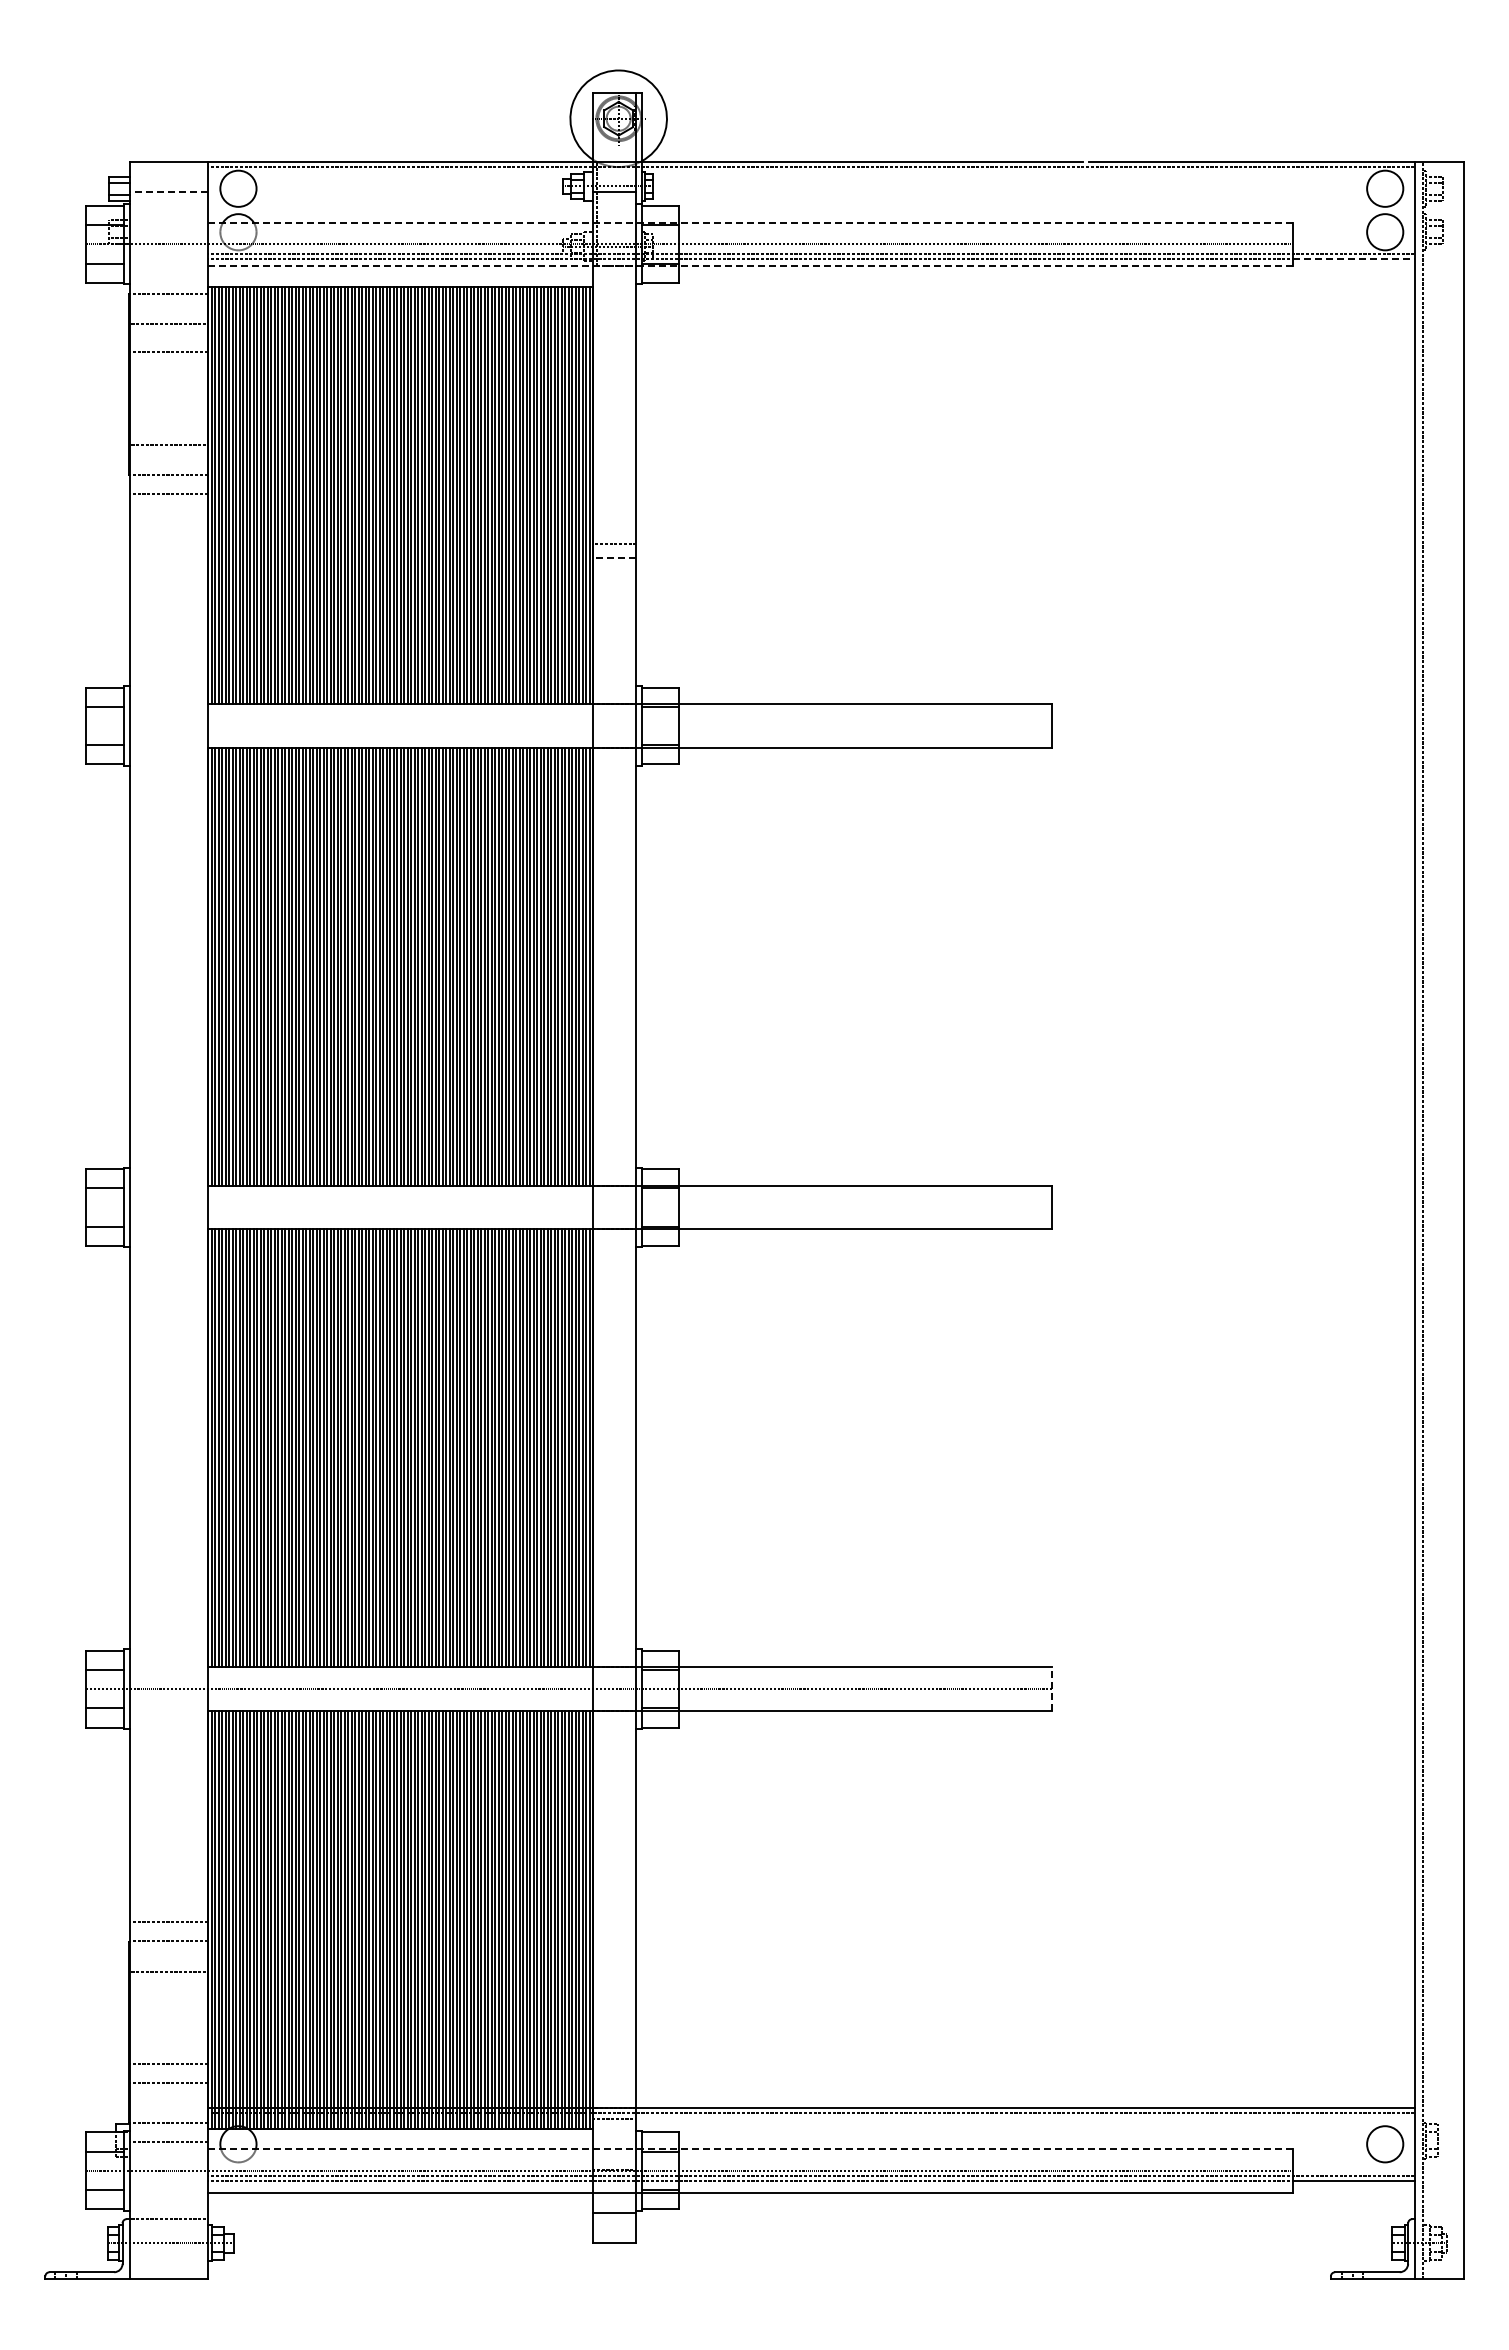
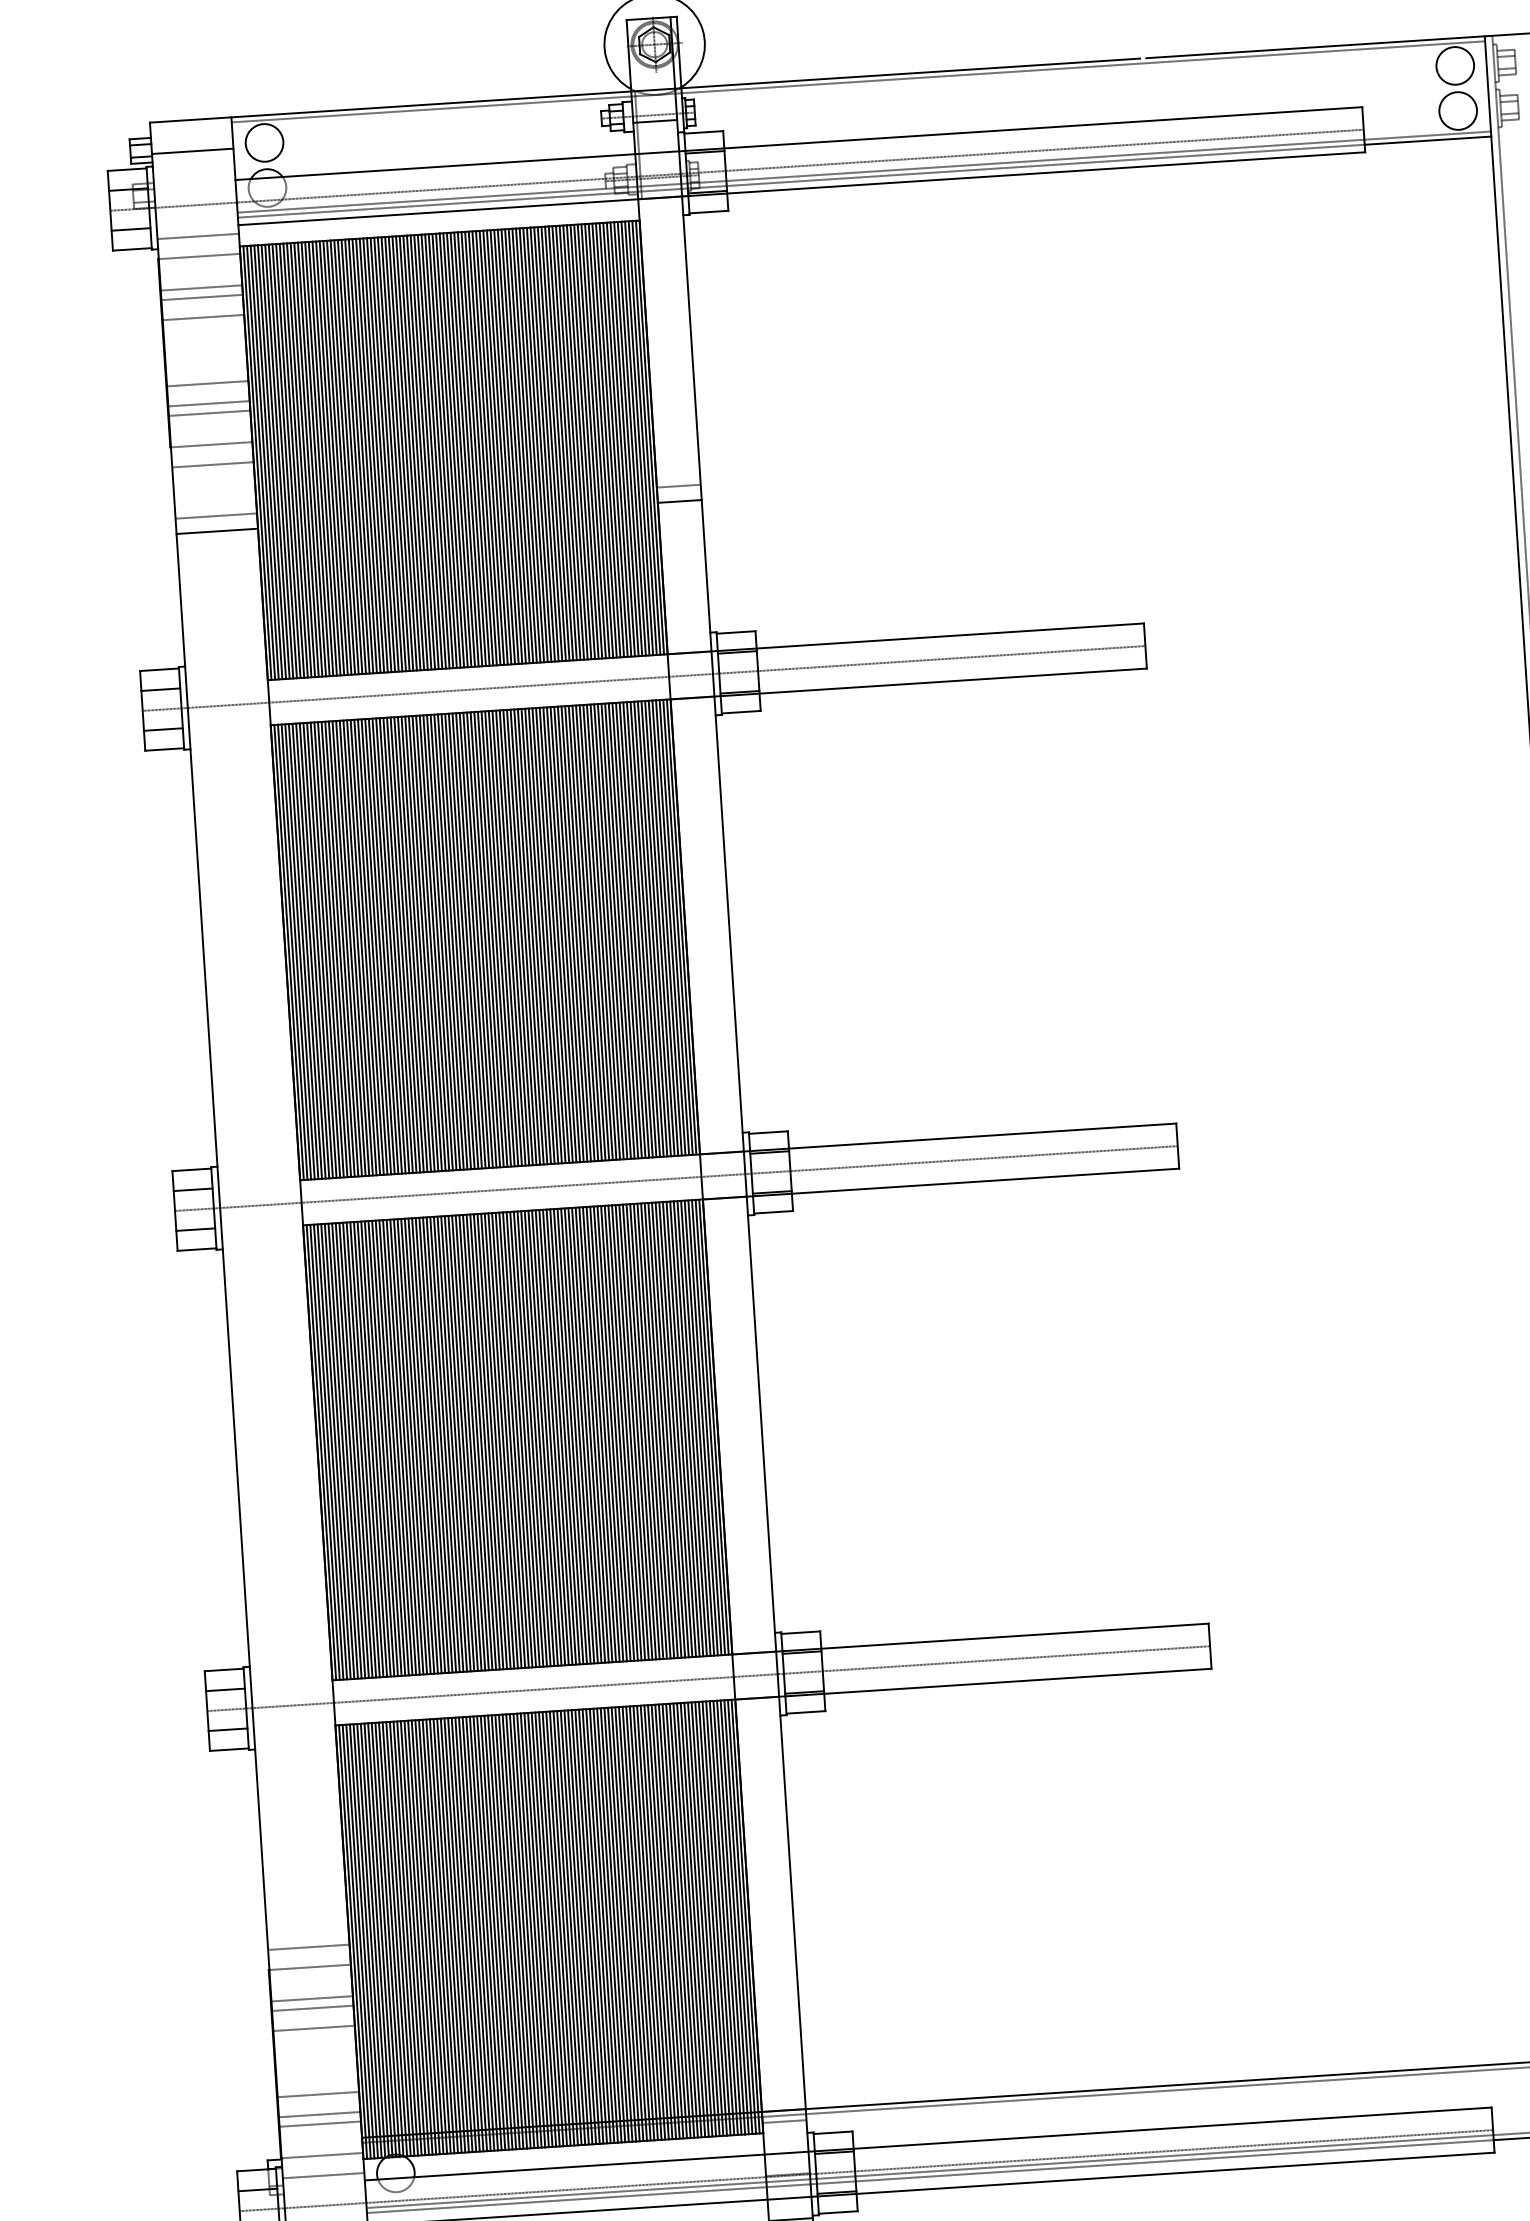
line: (168, 192) -> (192, 151), dashed -> solid
line: (750, 222) -> (798, 143), dashed -> solid
line: (1354, 258) -> (1428, 140), dashed -> solid
line: (750, 266) -> (801, 189), dashed -> solid
line: (168, 274) -> (197, 236), added
line: (168, 333) -> (201, 297), added
line: (168, 416) -> (207, 384), added
line: (168, 435) -> (208, 403), added
line: (168, 543) -> (215, 515), added
line: (168, 558) -> (216, 531), added
line: (613, 558) -> (678, 501), dashed -> solid
line: (569, 725) -> (644, 677), added
line: (569, 1207) -> (676, 1178), added
line: (1052, 1689) -> (1210, 1646), dashed -> solid
line: (168, 1980) -> (312, 2008), added
line: (168, 2000) -> (313, 2028), added
line: (168, 2092) -> (319, 2124), added
line: (750, 2149) -> (927, 2144), dashed -> solid

